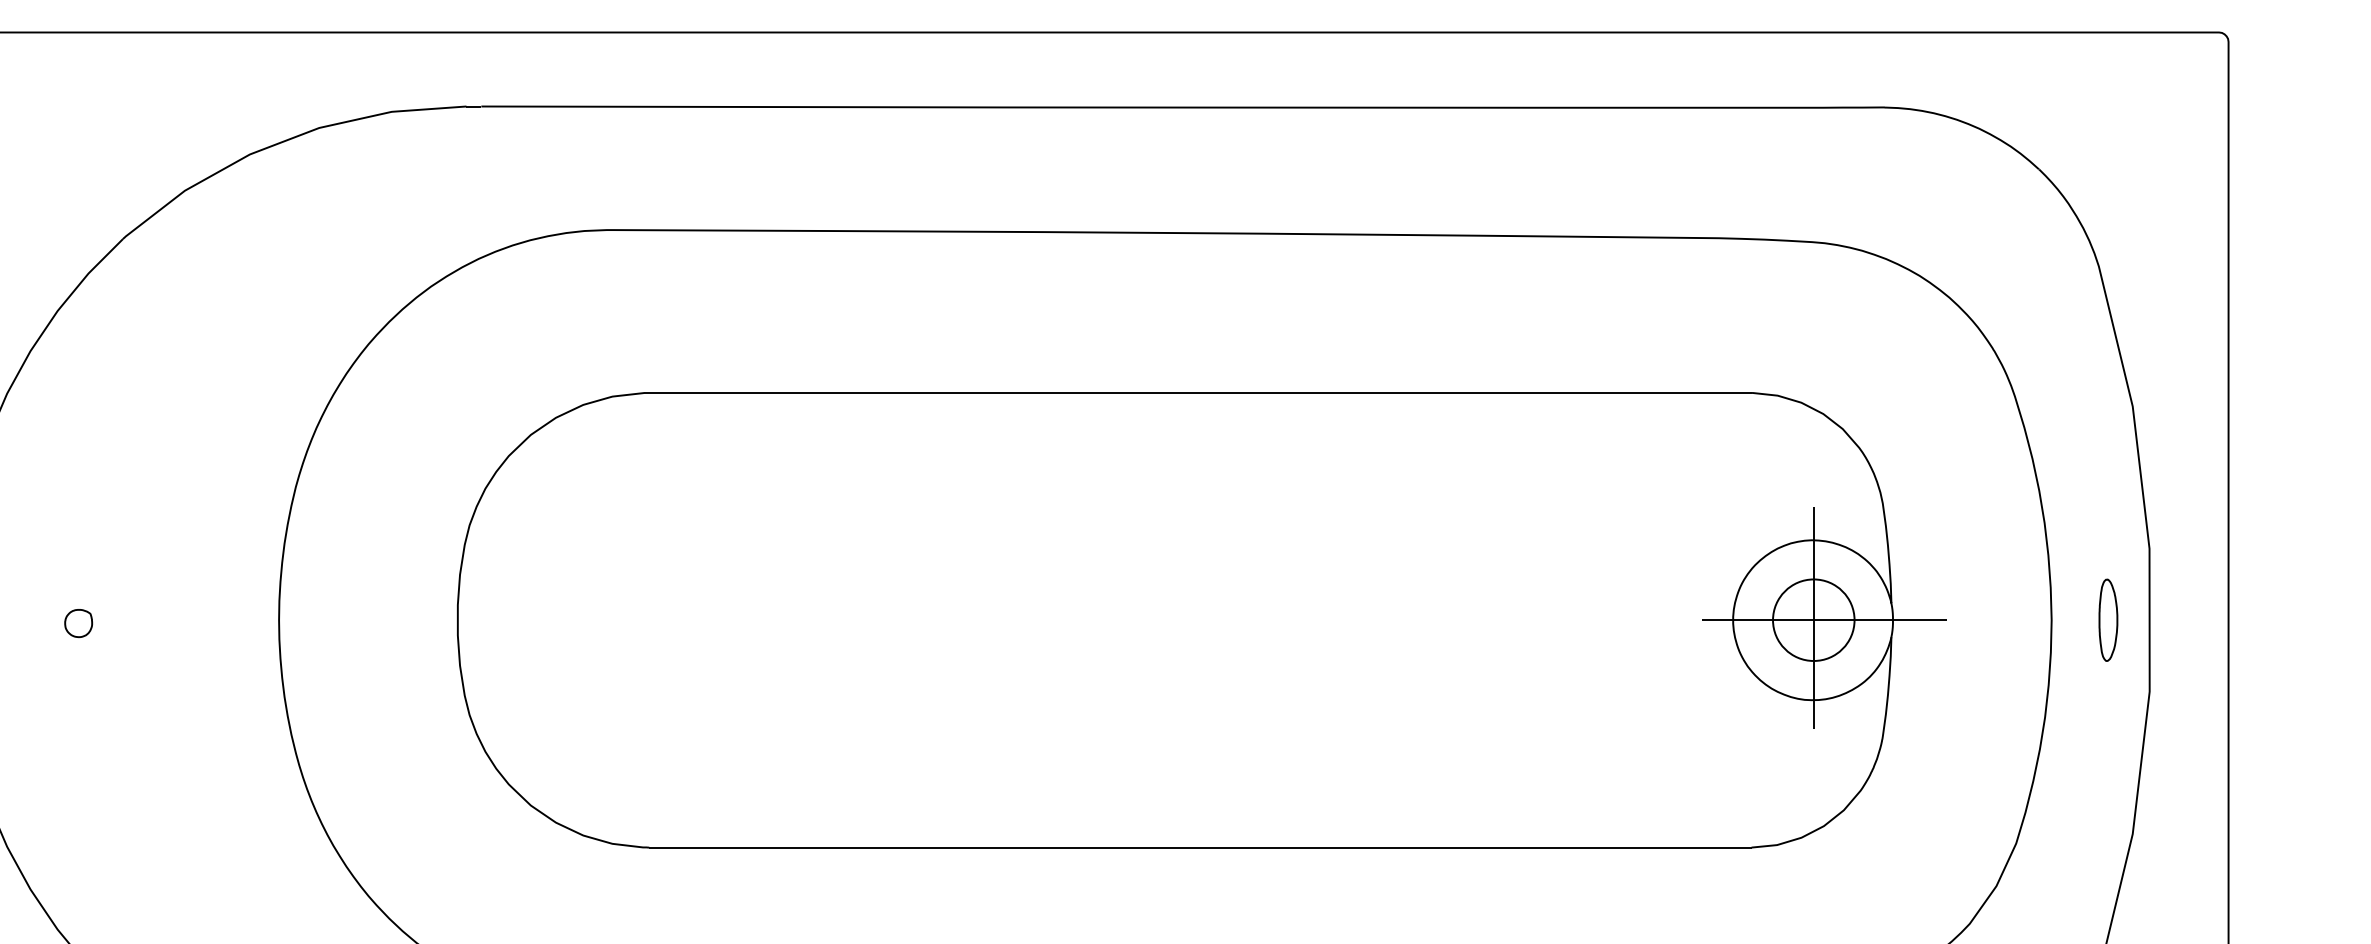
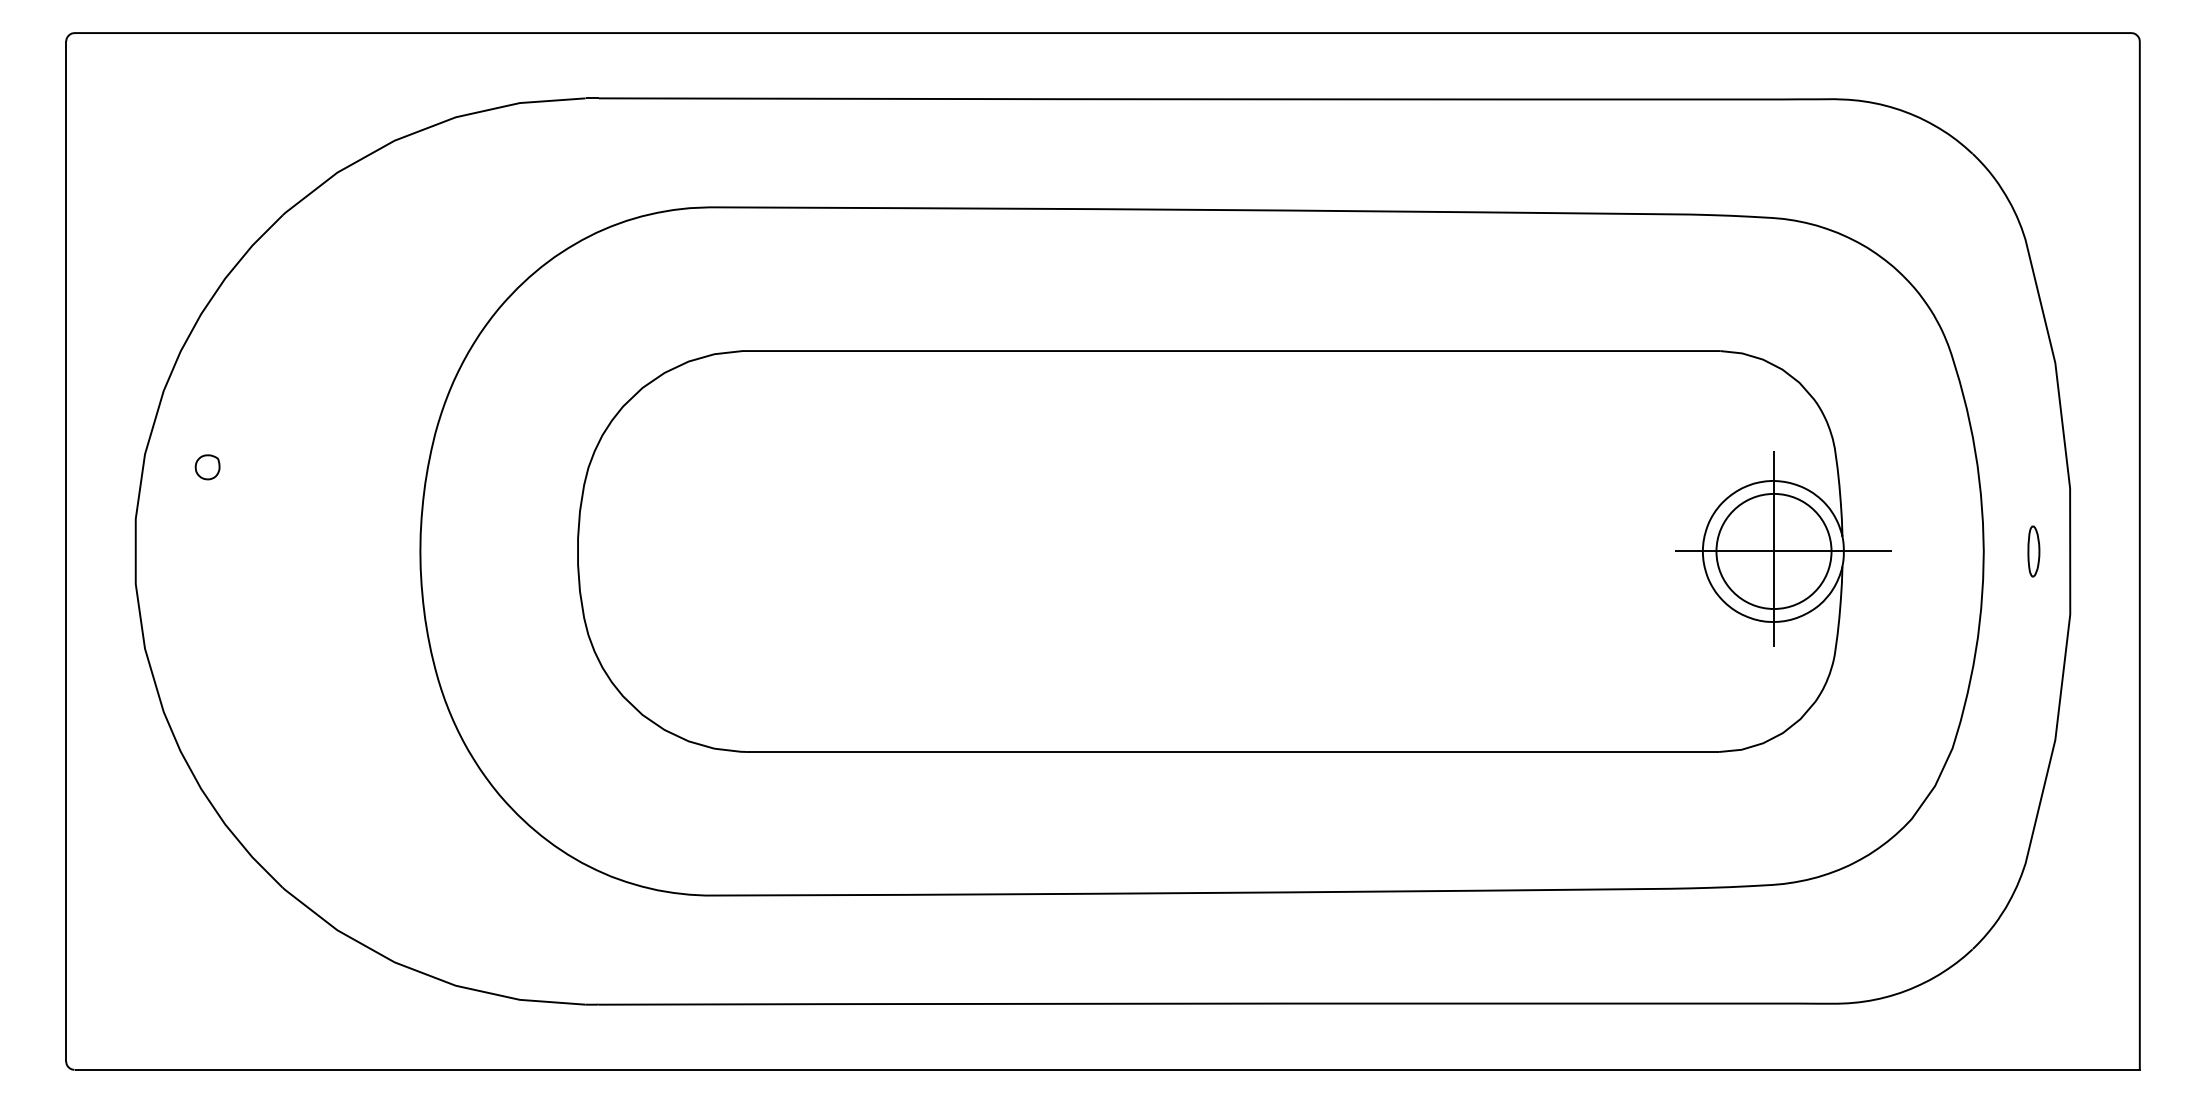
circle: (1813, 620) -> (1773, 551), size x1.6
part: (2108, 620) -> (2033, 551), size x0.7
part: (78, 623) -> (207, 467), moved

